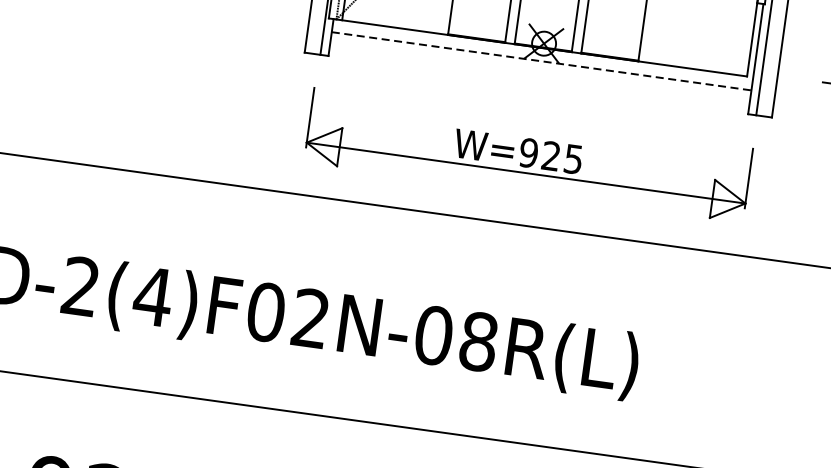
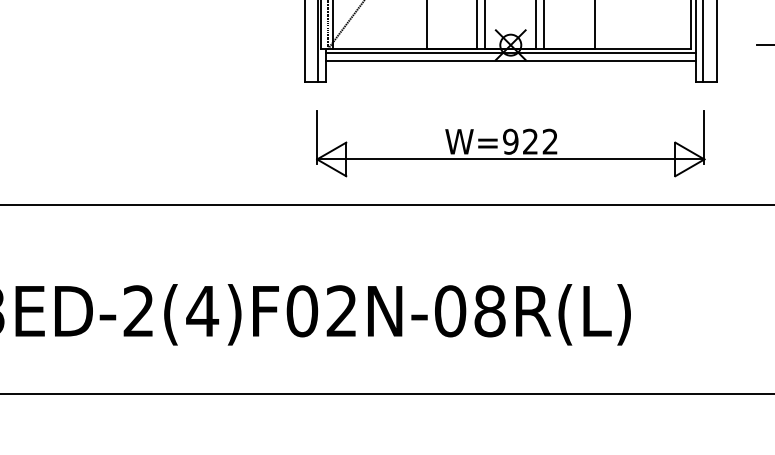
line: (542, 51) -> (510, 52), added
line: (542, 61) -> (511, 60), dashed -> solid
text: (572, 158) -> (549, 141), W=925 -> W=922

